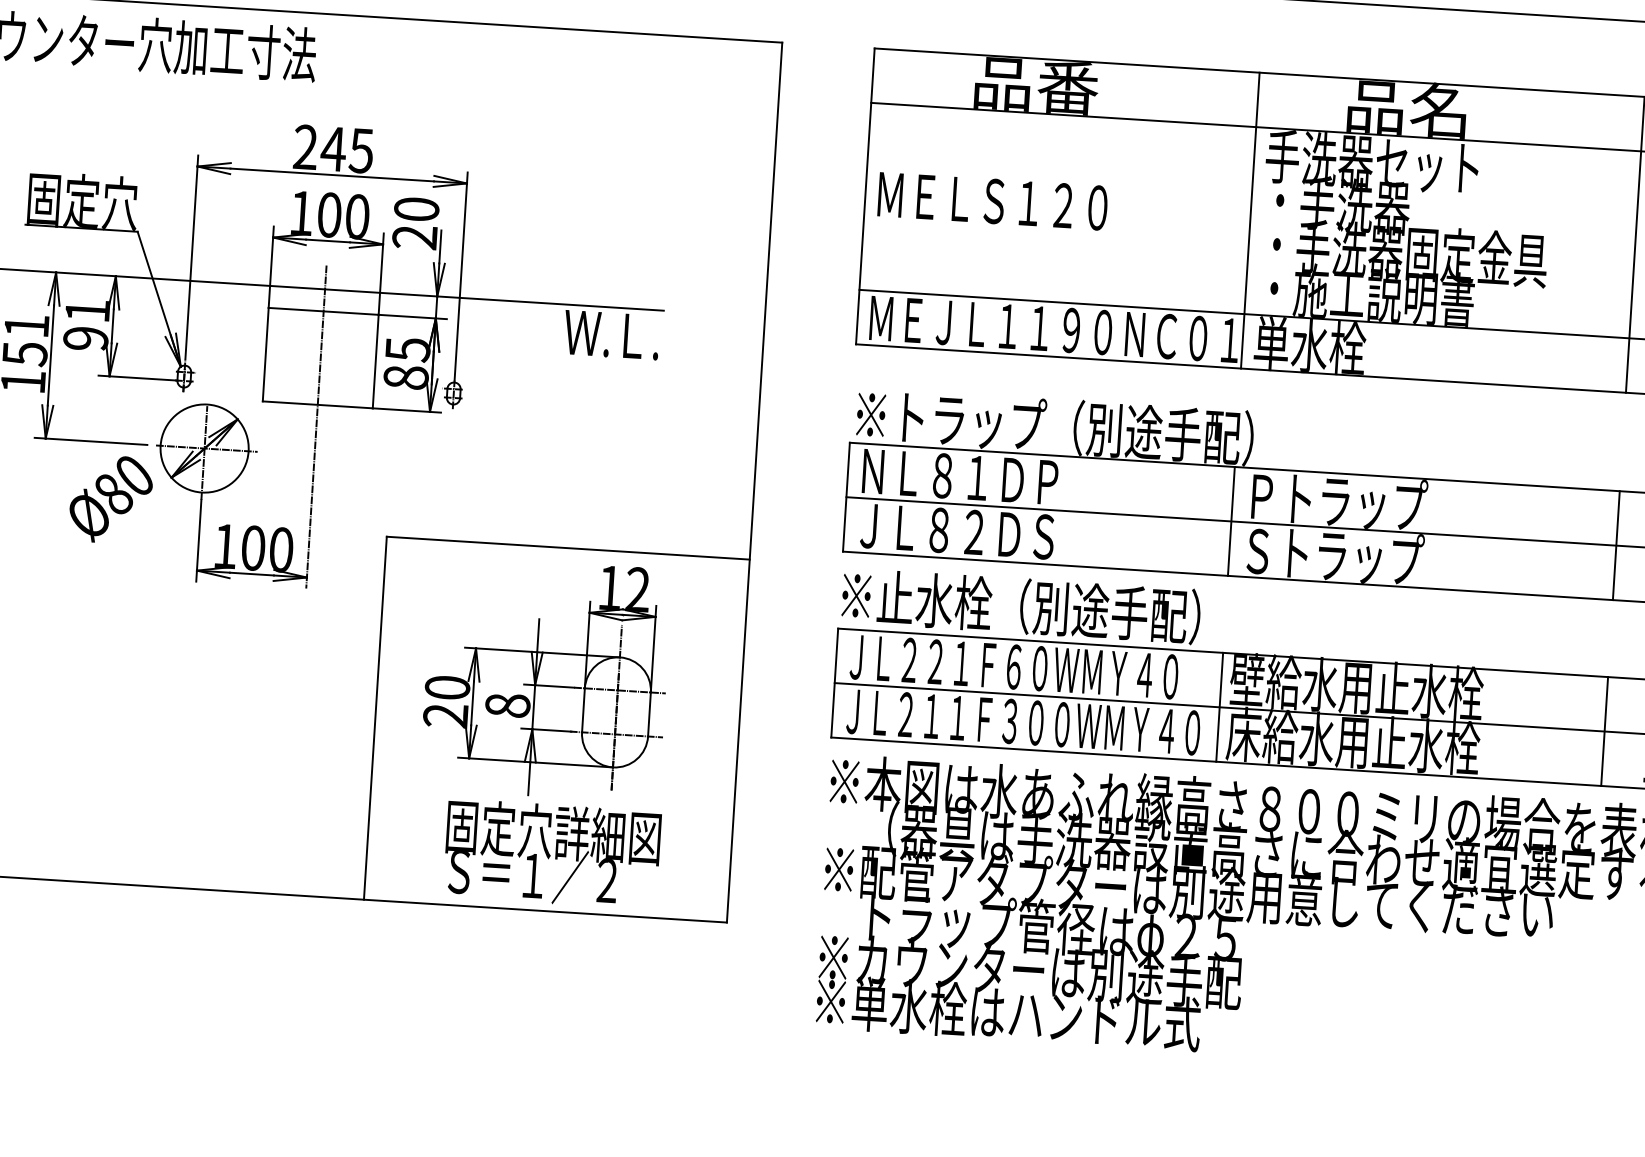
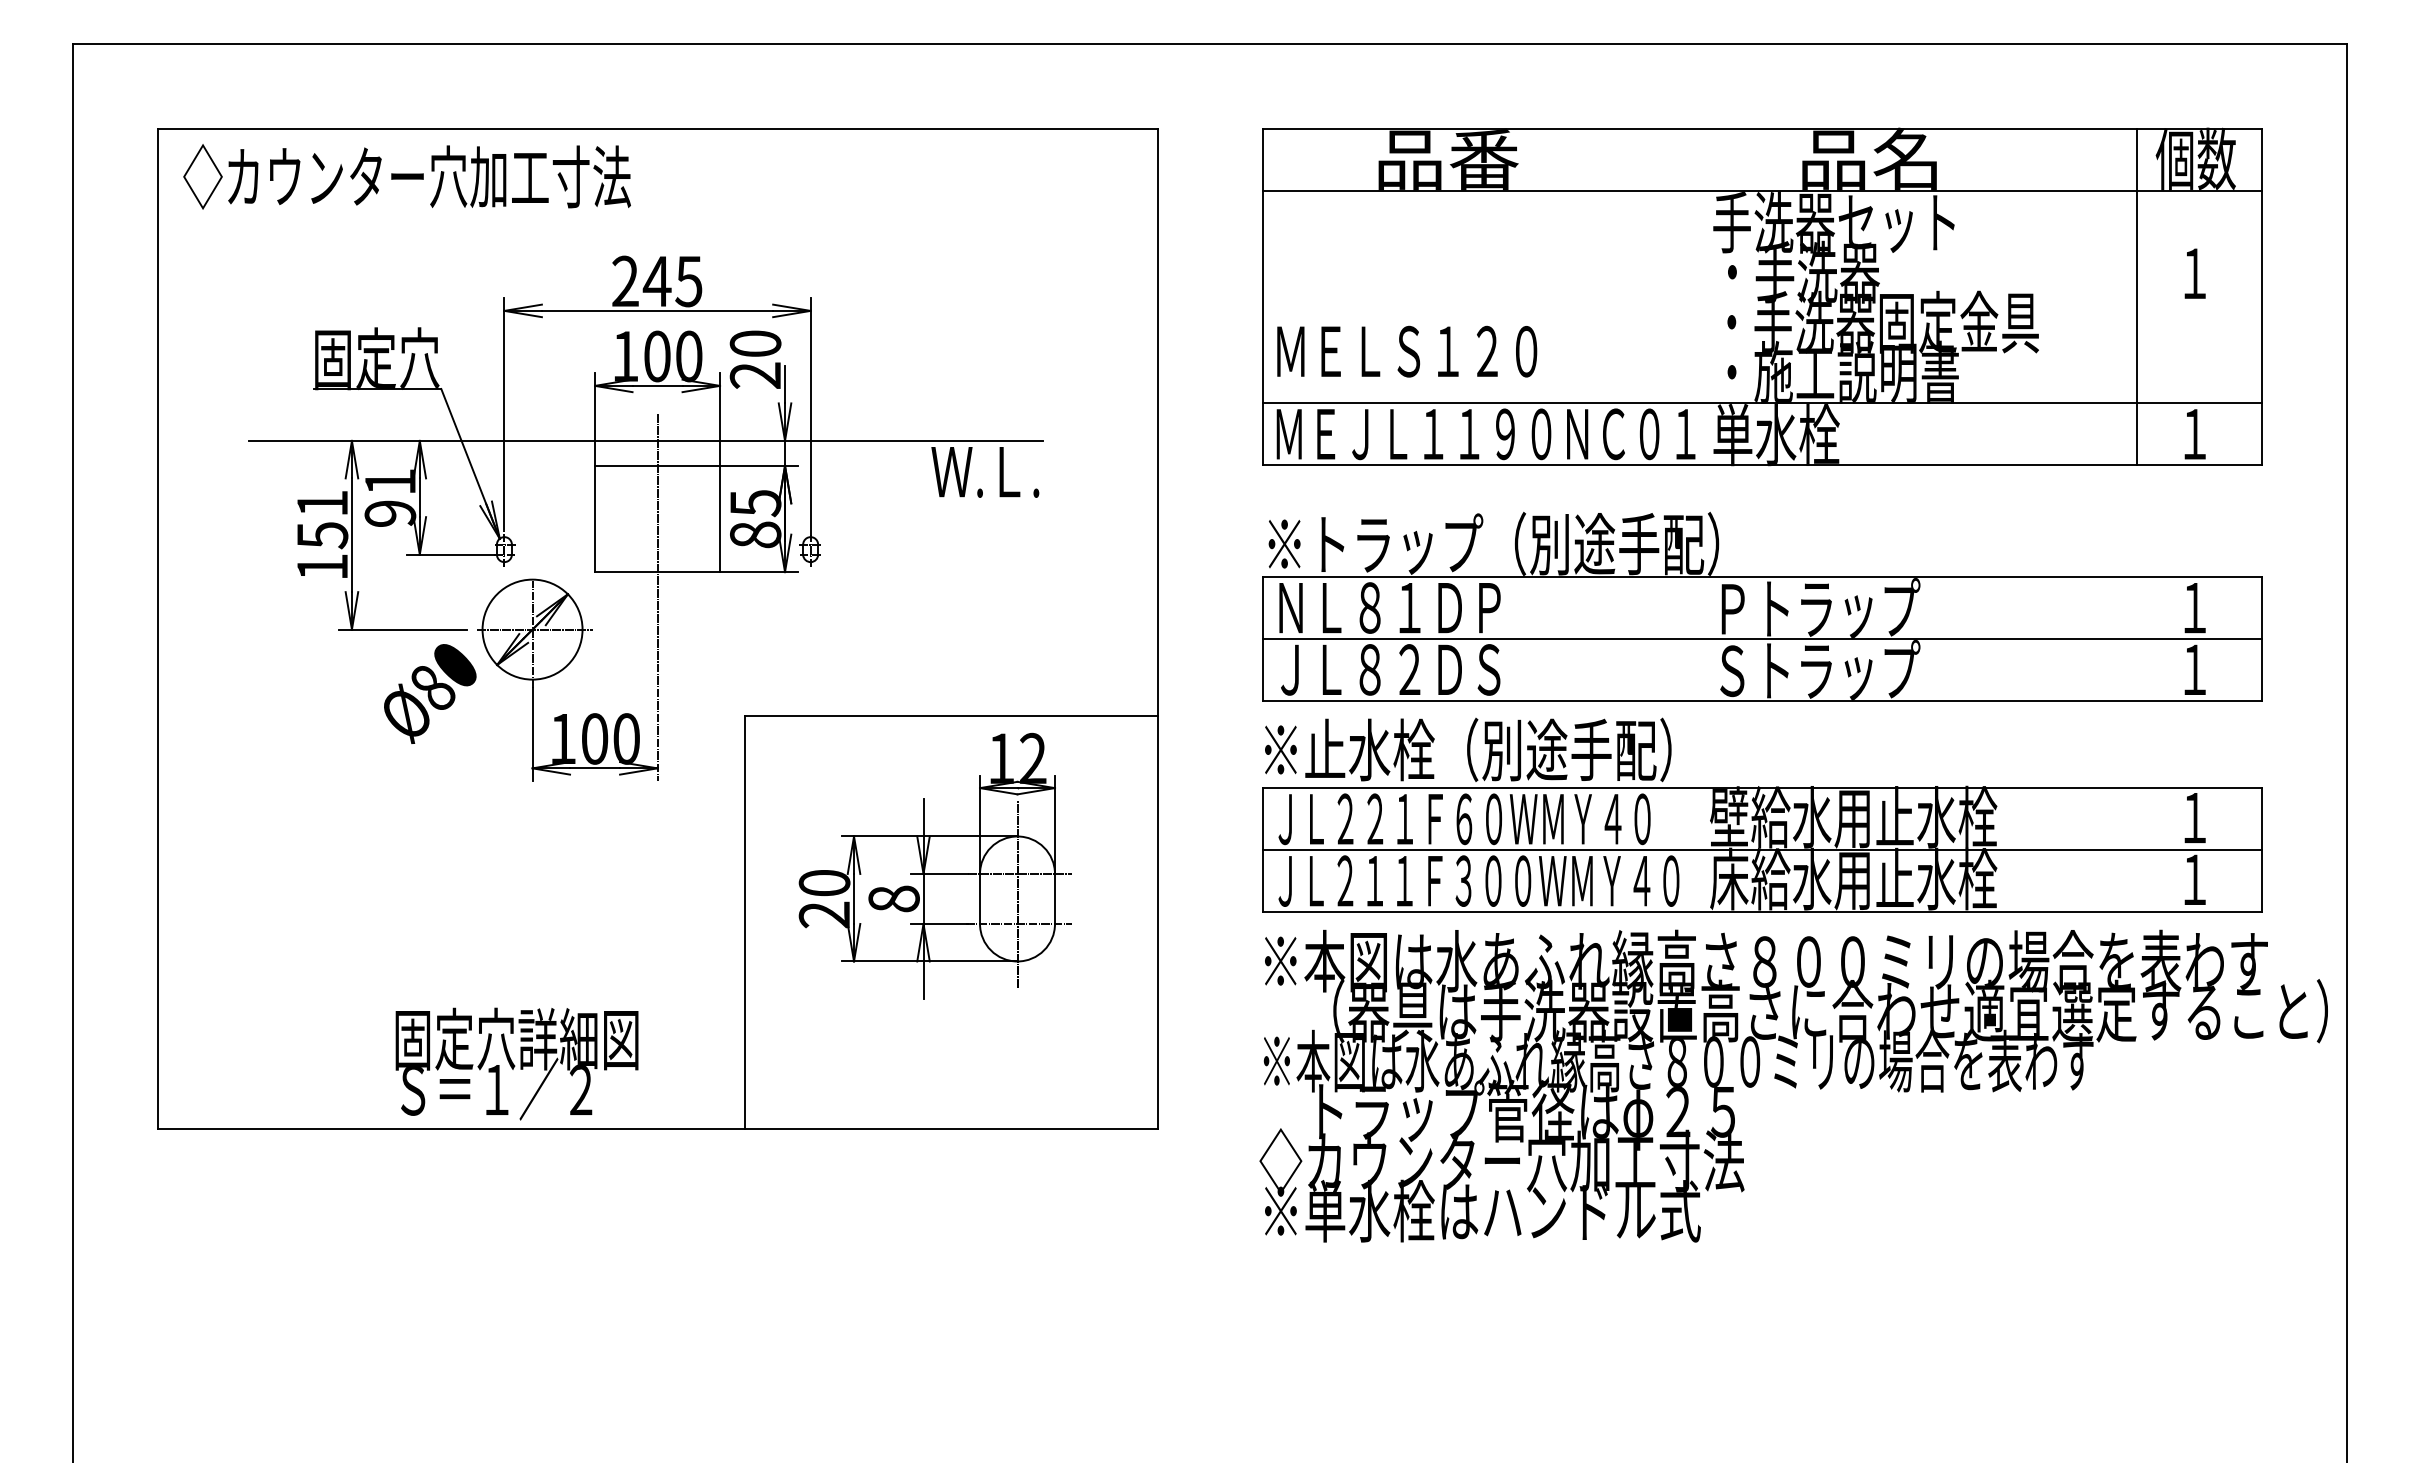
text: (993, 201) -> (1407, 351), moved
line: (1249, 220) -> (1699, 297), removed
line: (1231, 520) -> (1699, 638), removed
line: (1616, 545) -> (2137, 638), removed
line: (1219, 707) -> (1699, 850), removed
line: (1604, 731) -> (2137, 850), removed
text: (551, 853) -> (516, 1063), moved
text: (1189, 891) -> (1678, 1060), ※配管アダプターは別途用意してください -> ※本図は水あふれ縁高さ８００ミリの場合を表わす
text: (1027, 969) -> (1501, 1160), ※カウンターは別途手配 -> ◇カウンター穴加工寸法

